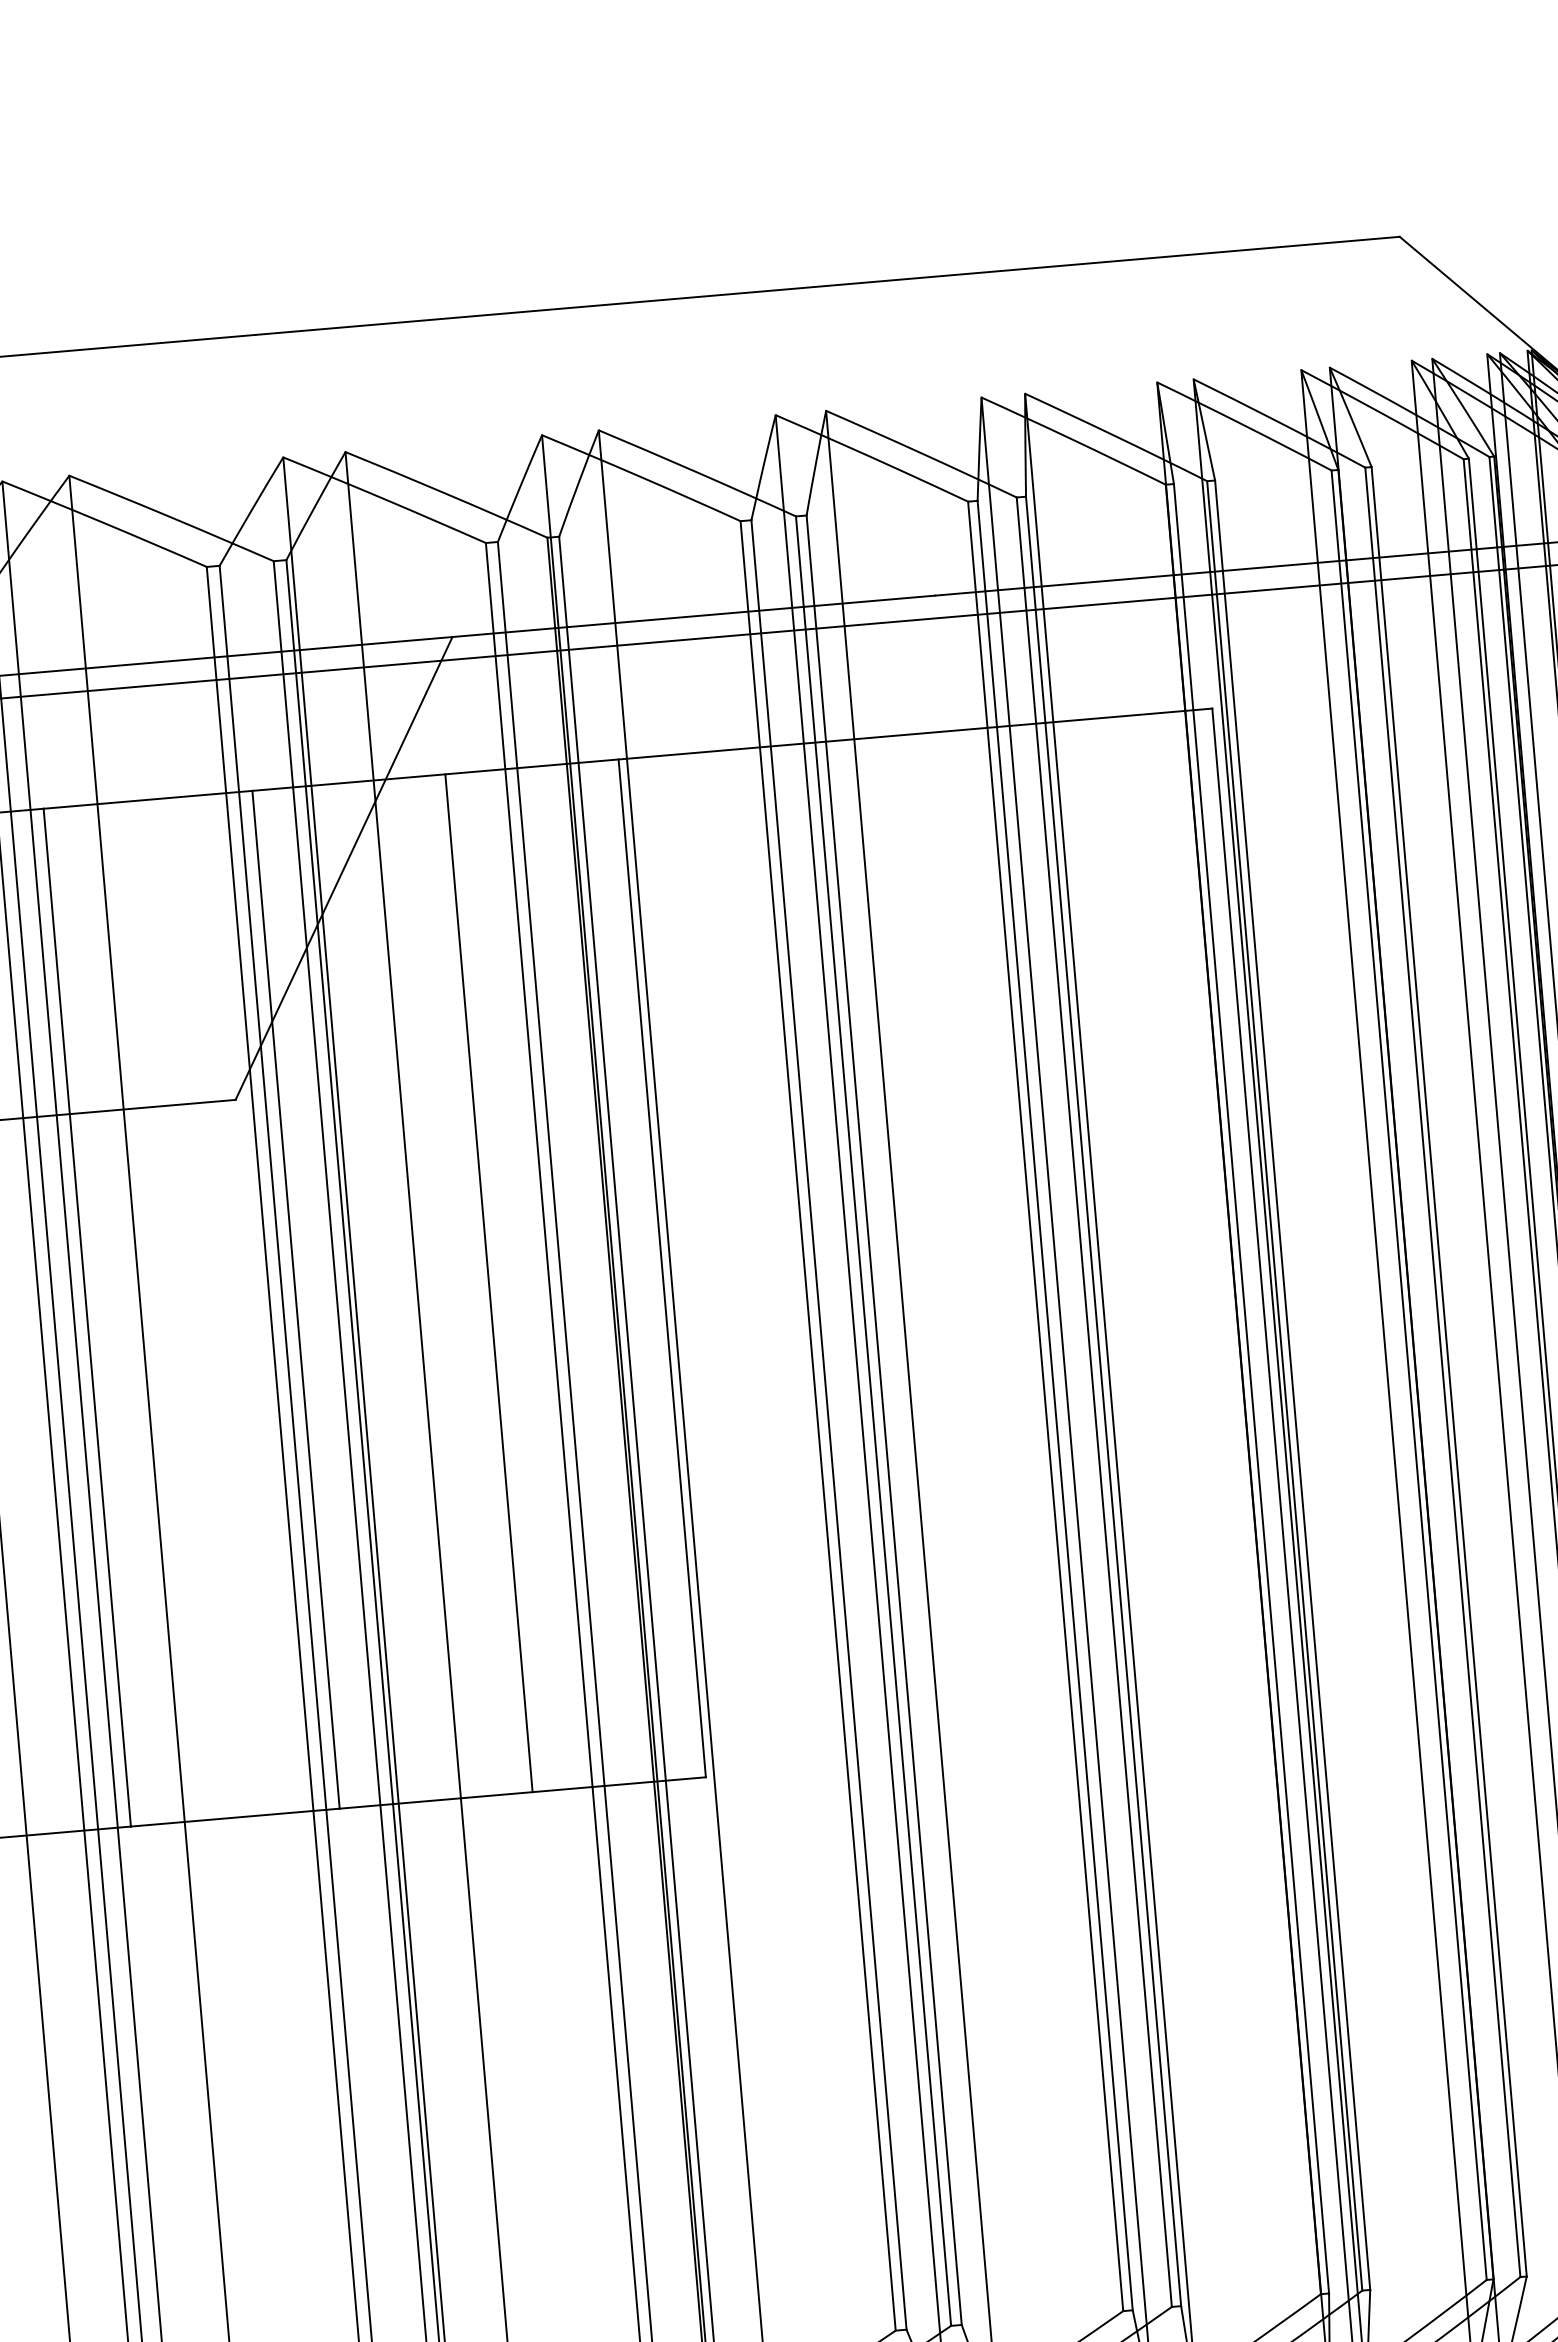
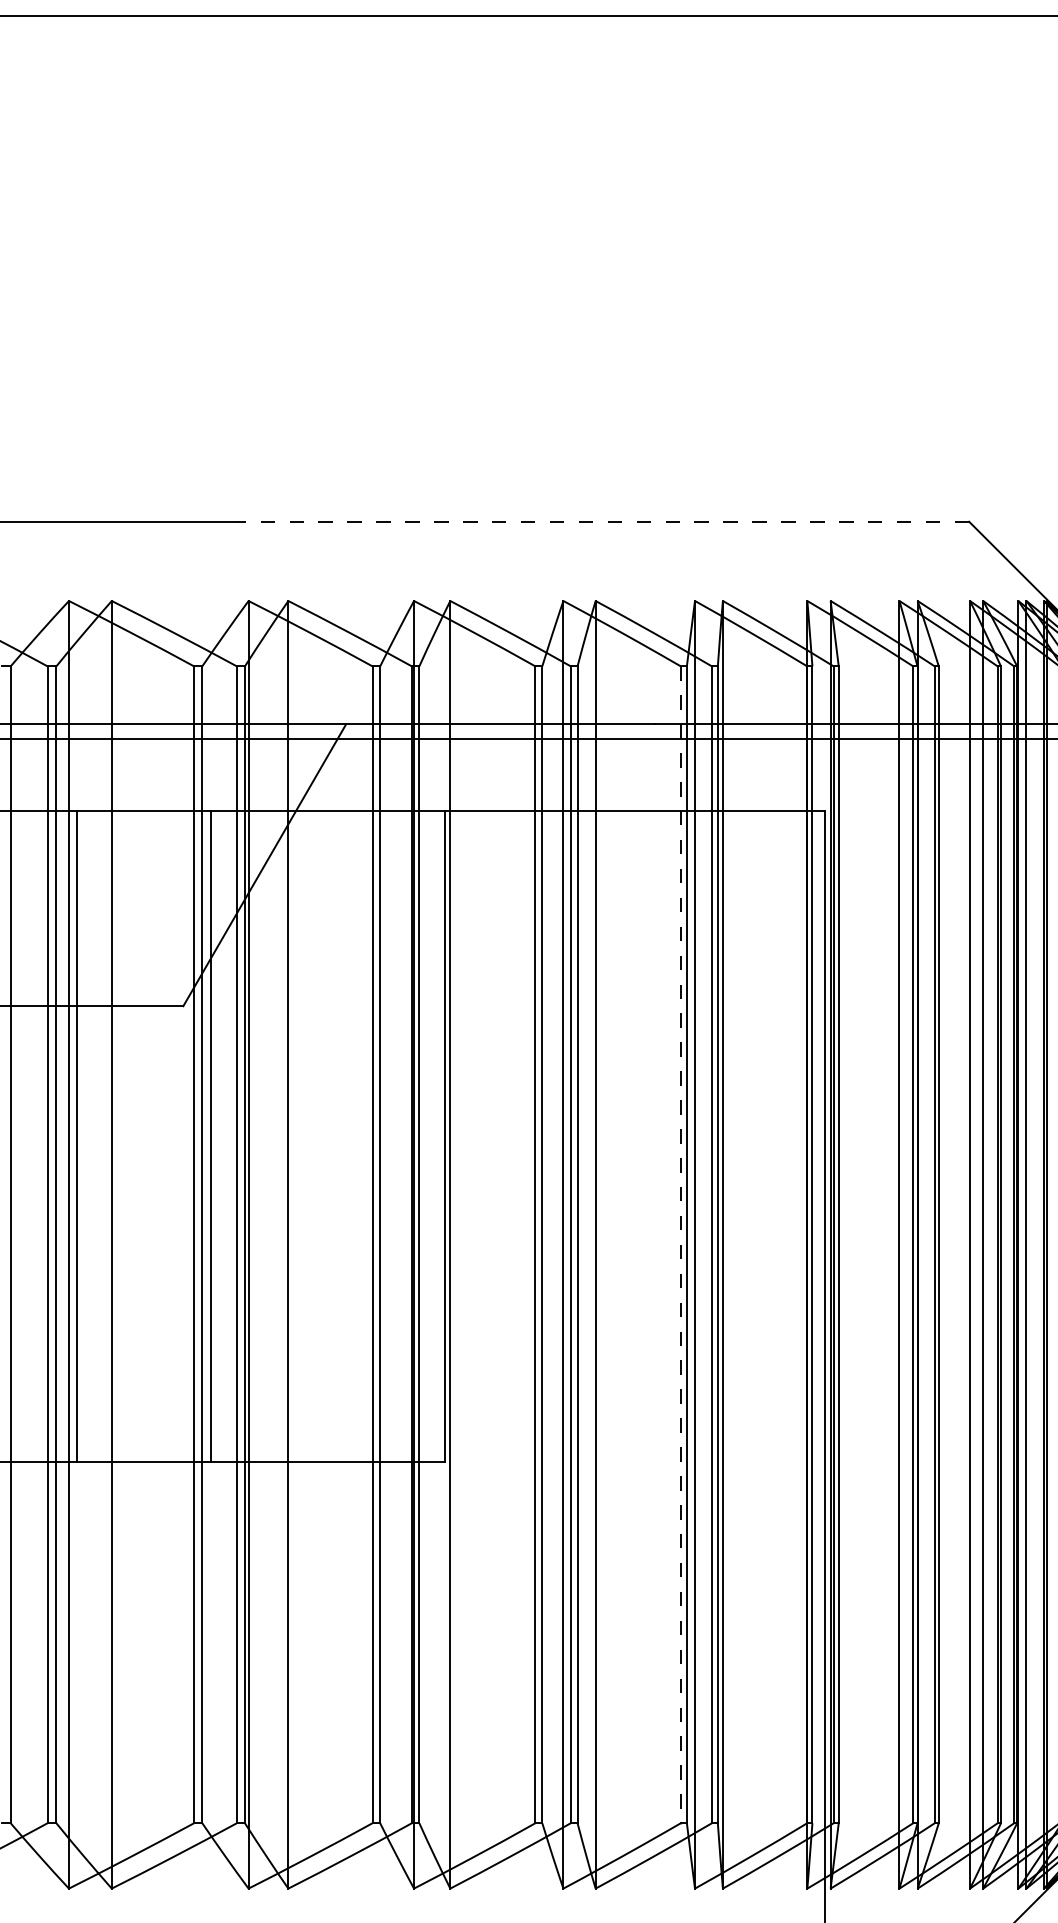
line: (827, 285) -> (603, 521), solid -> dashed
line: (489, 1281) -> (334, 1135), removed
line: (1045, 1407) -> (680, 1245), solid -> dashed

